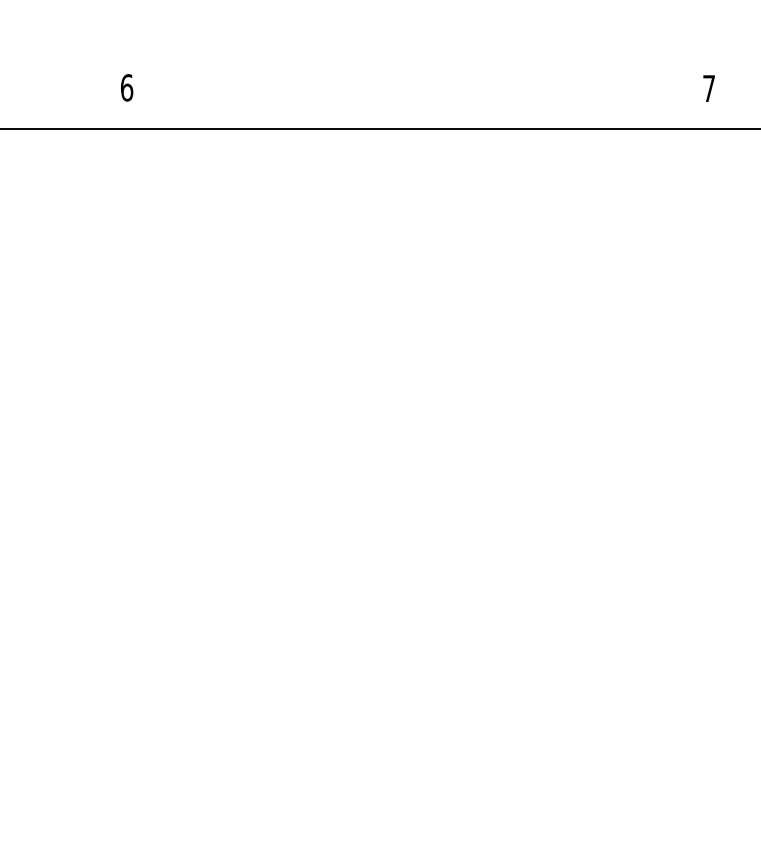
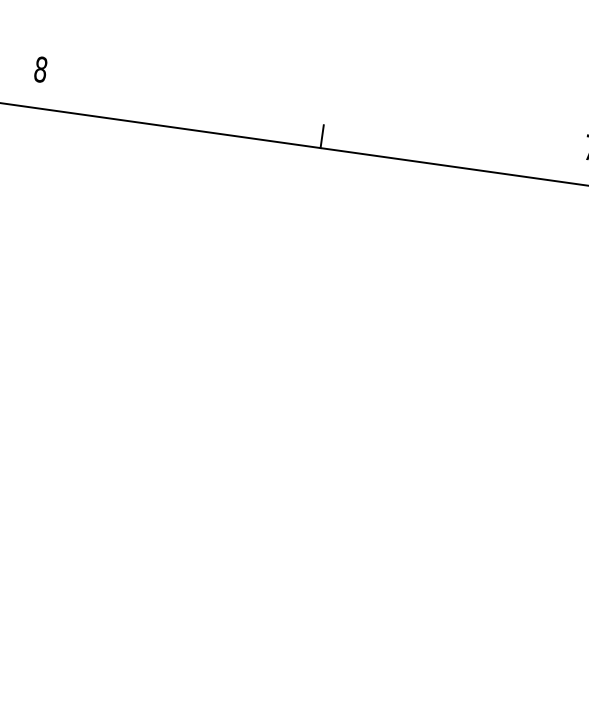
text: (126, 87) -> (40, 69), 6 -> 8
line: (428, 116) -> (321, 136), added

